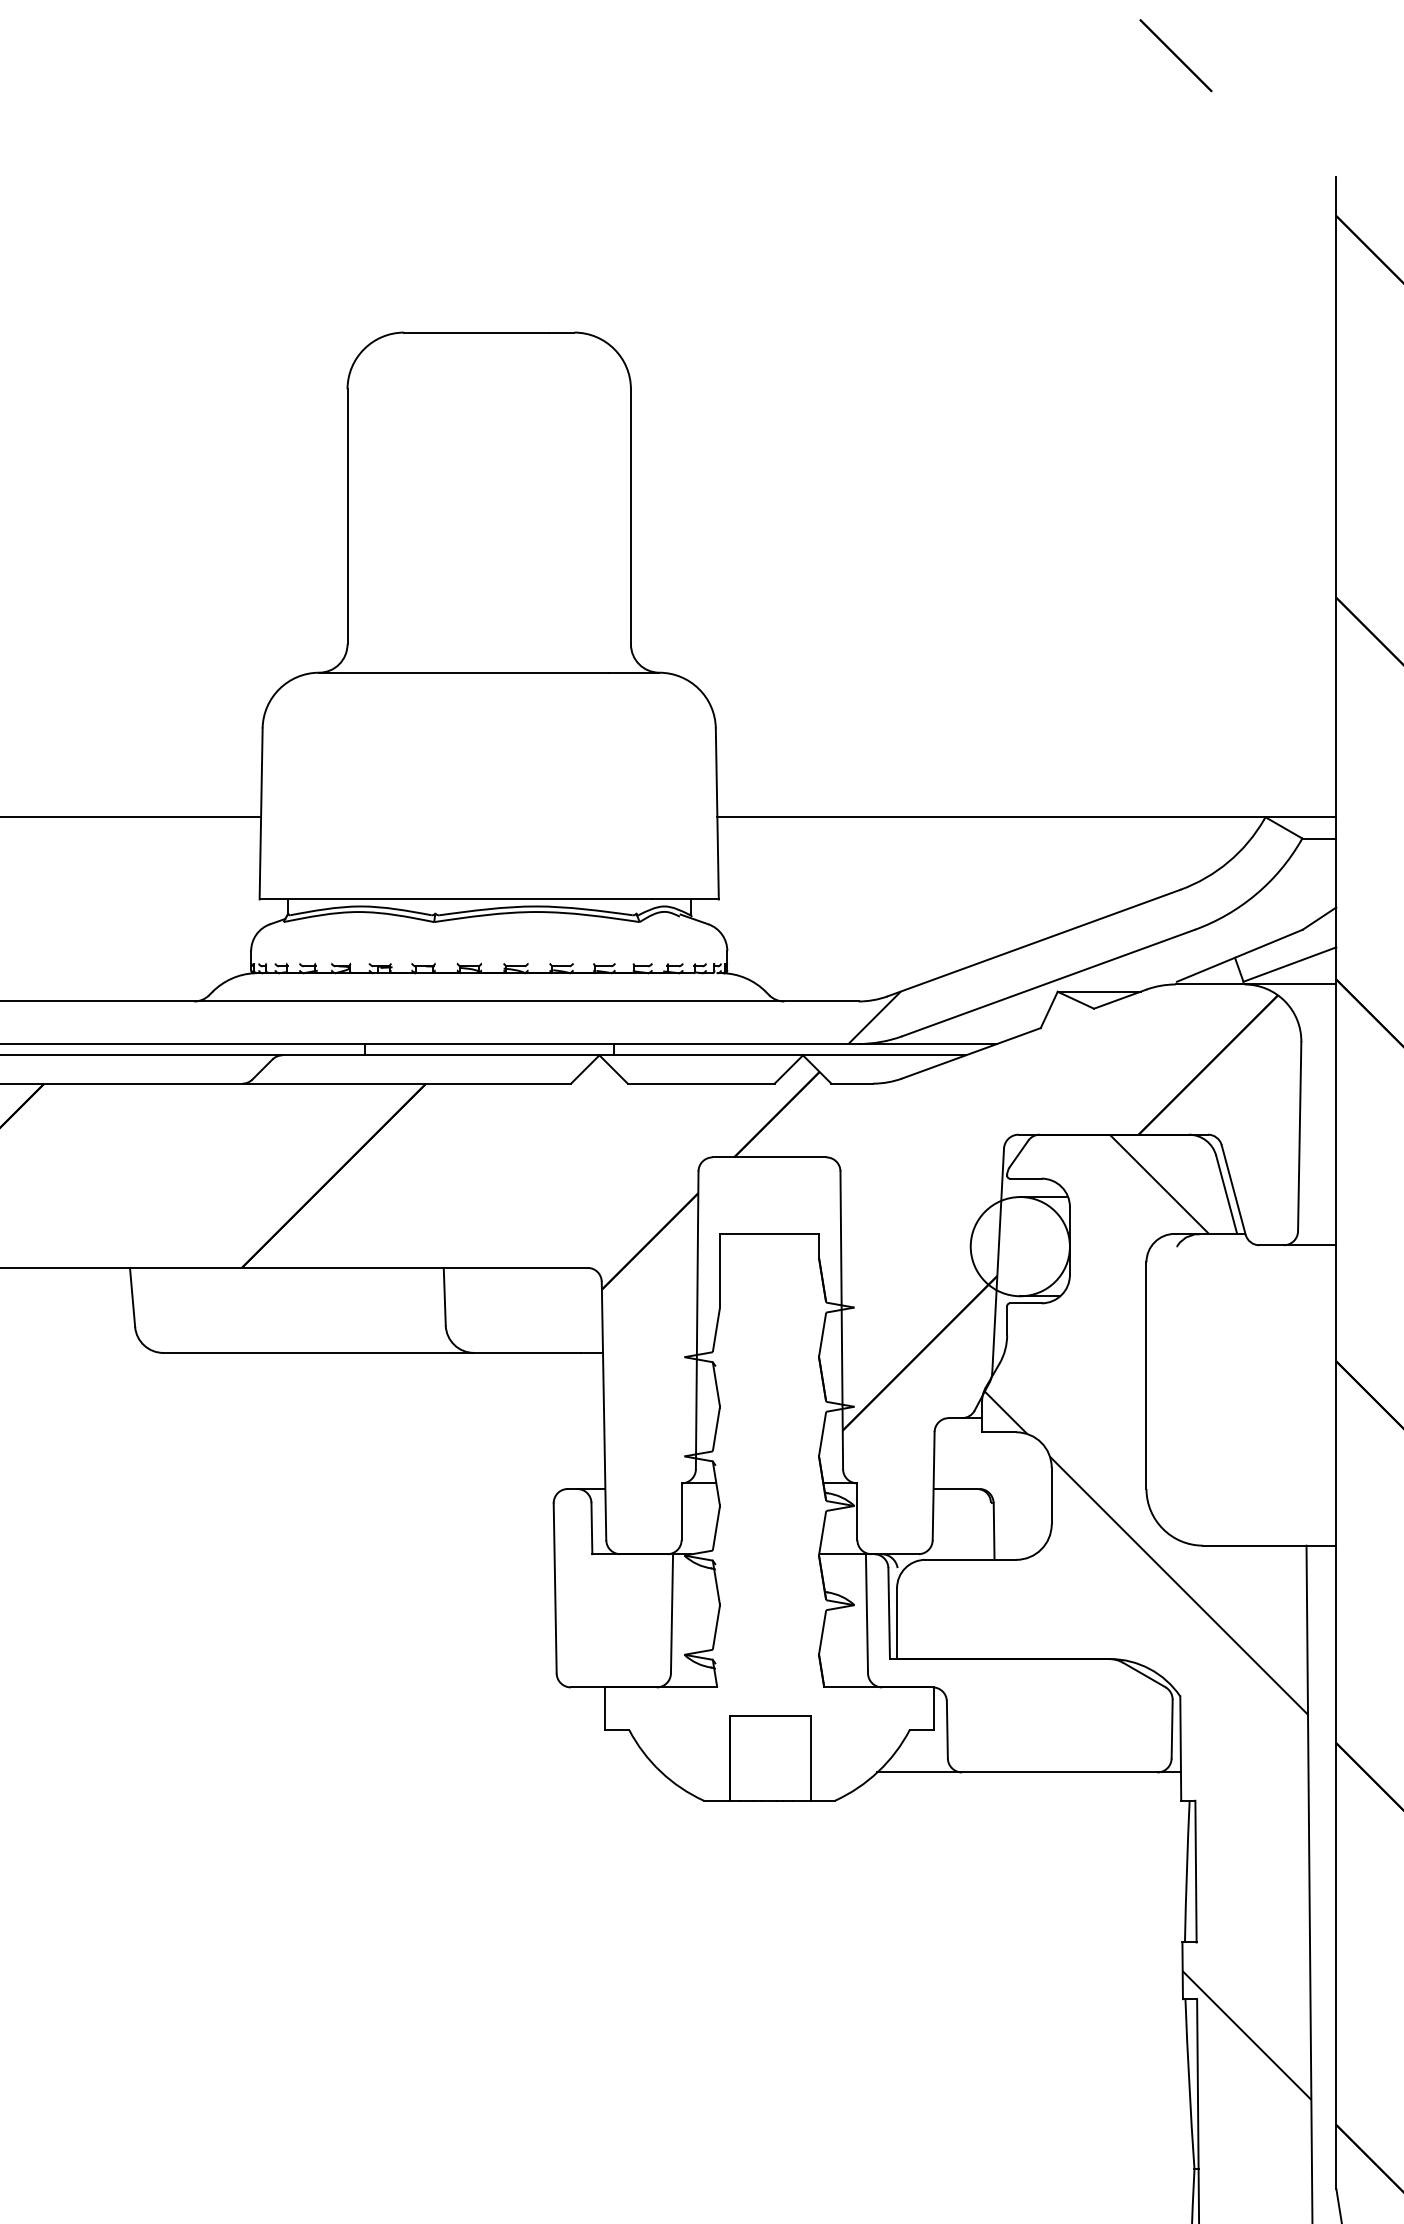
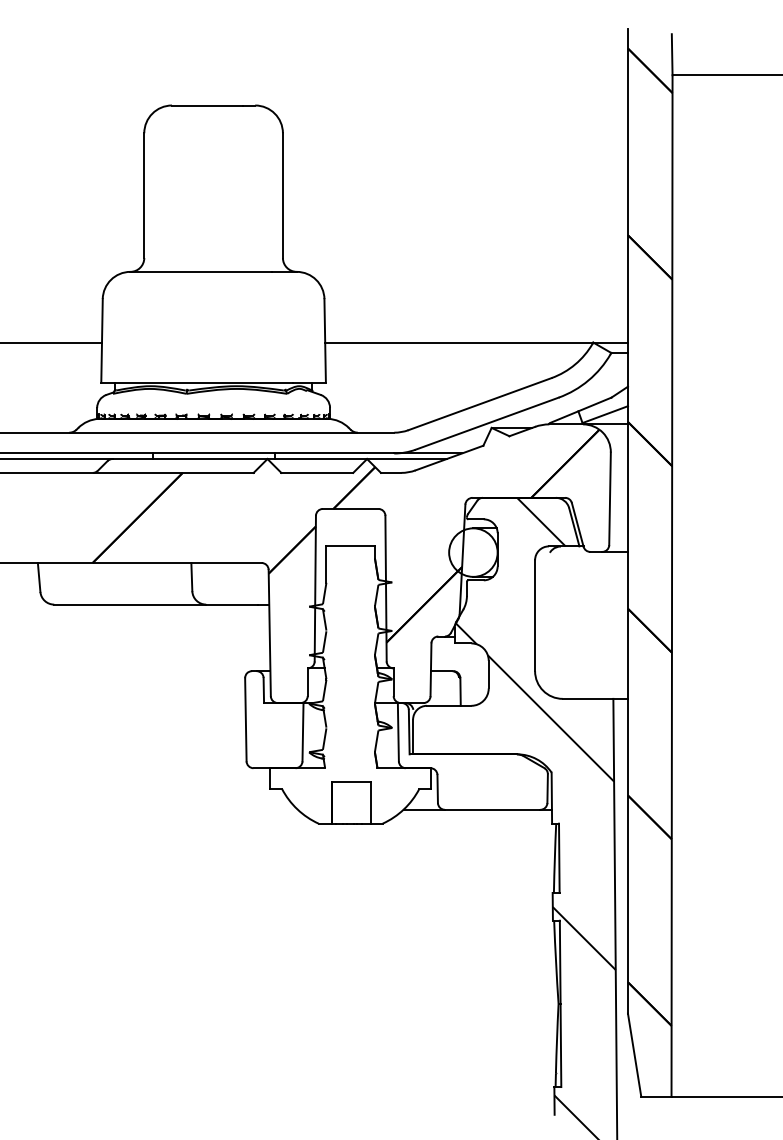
hatch: (873, 1017) -> (401, 440), removed

